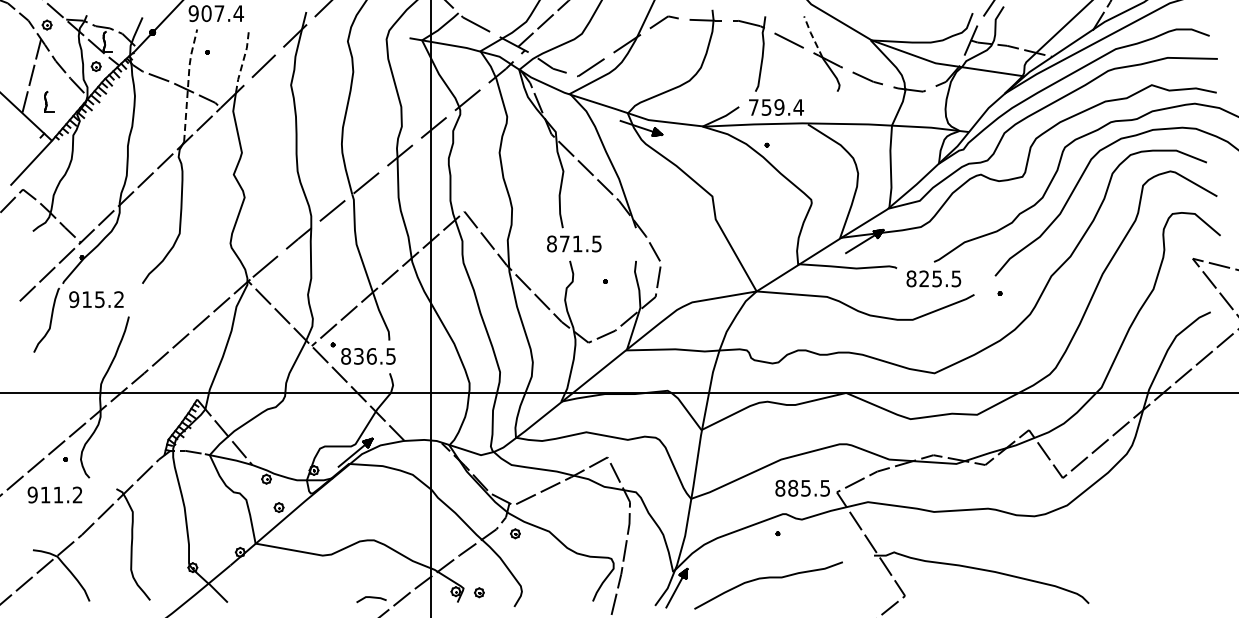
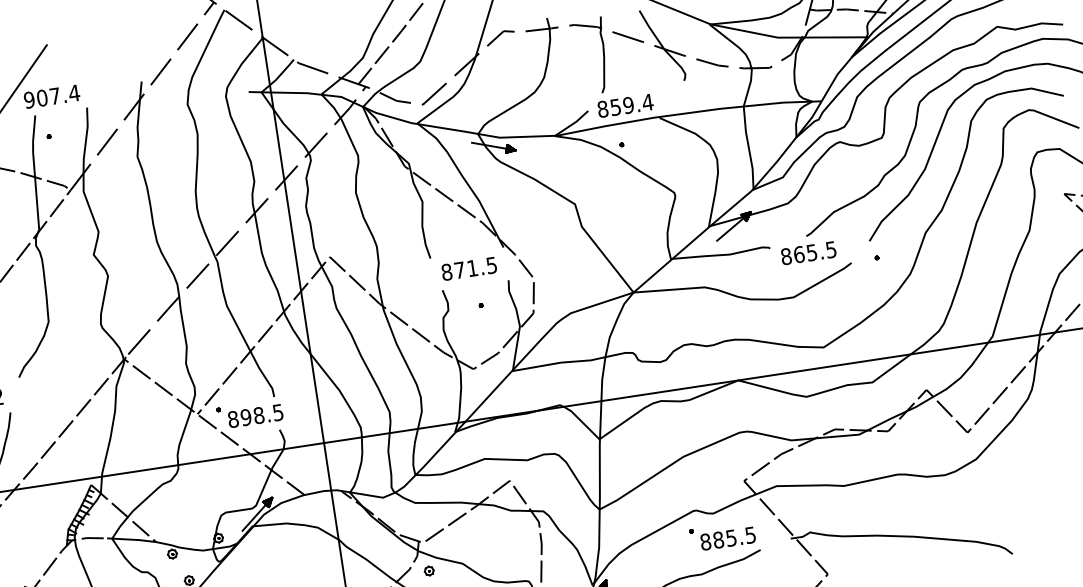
line: (812, 36) -> (650, 29), dashed -> solid
line: (243, 61) -> (86, 140), dashed -> solid
line: (188, 83) -> (34, 170), dashed -> solid
text: (753, 107) -> (602, 109), 759.4 -> 859.4
text: (574, 243) -> (469, 268), moved
text: (924, 278) -> (799, 254), 825.5 -> 865.5
text: (364, 356) -> (251, 416), 836.5 -> 898.5
text: (802, 488) -> (727, 538), moved

